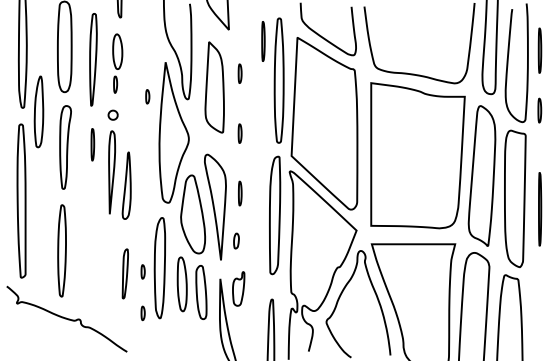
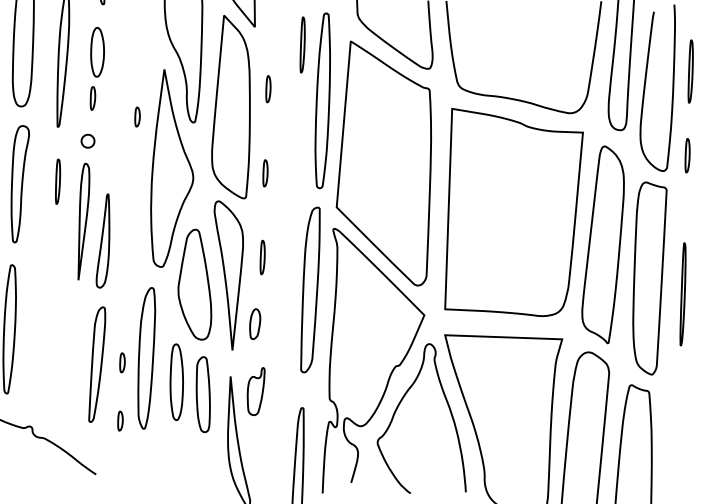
part: (214, 87) -> (231, 107), size x1.43
part: (236, 240) -> (255, 323), size x1.43
part: (125, 273) -> (97, 364), size x1.67

